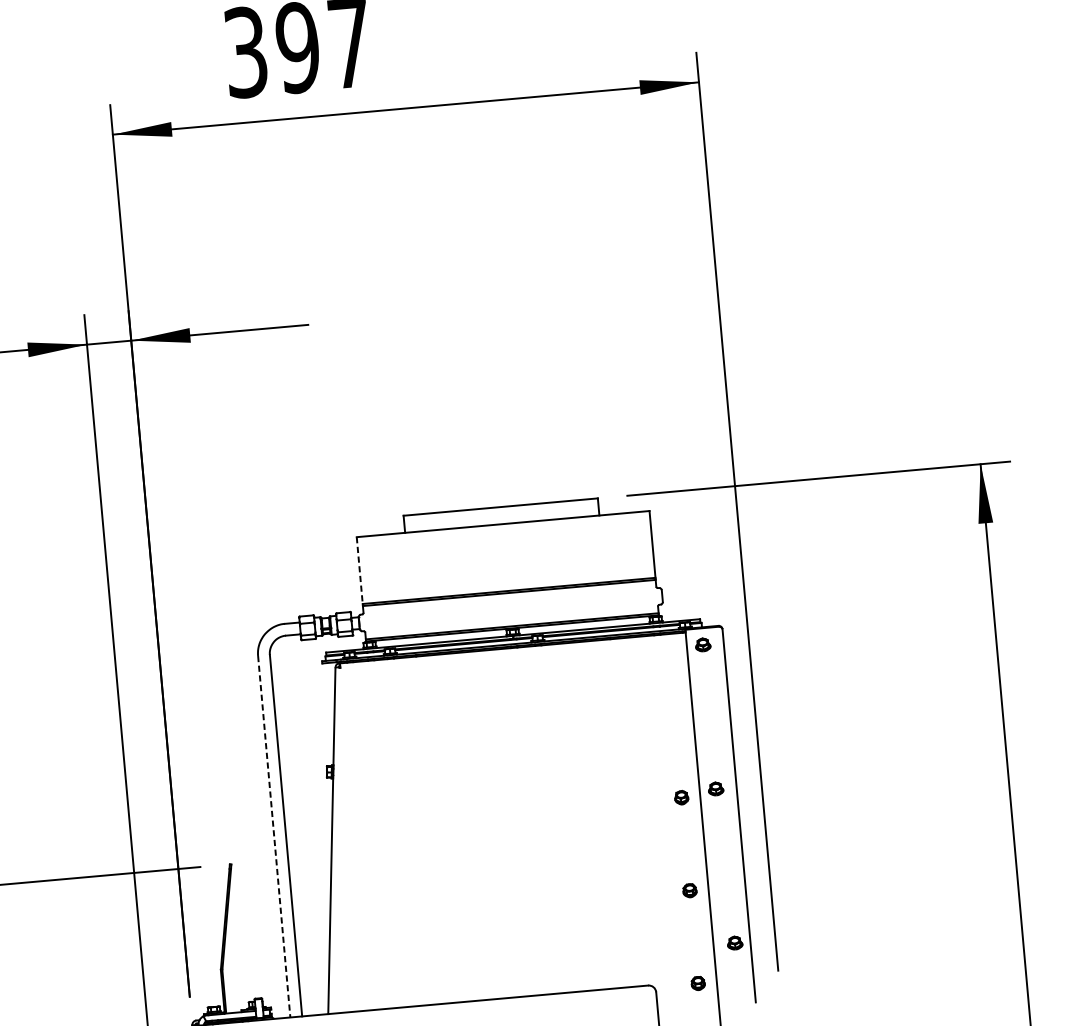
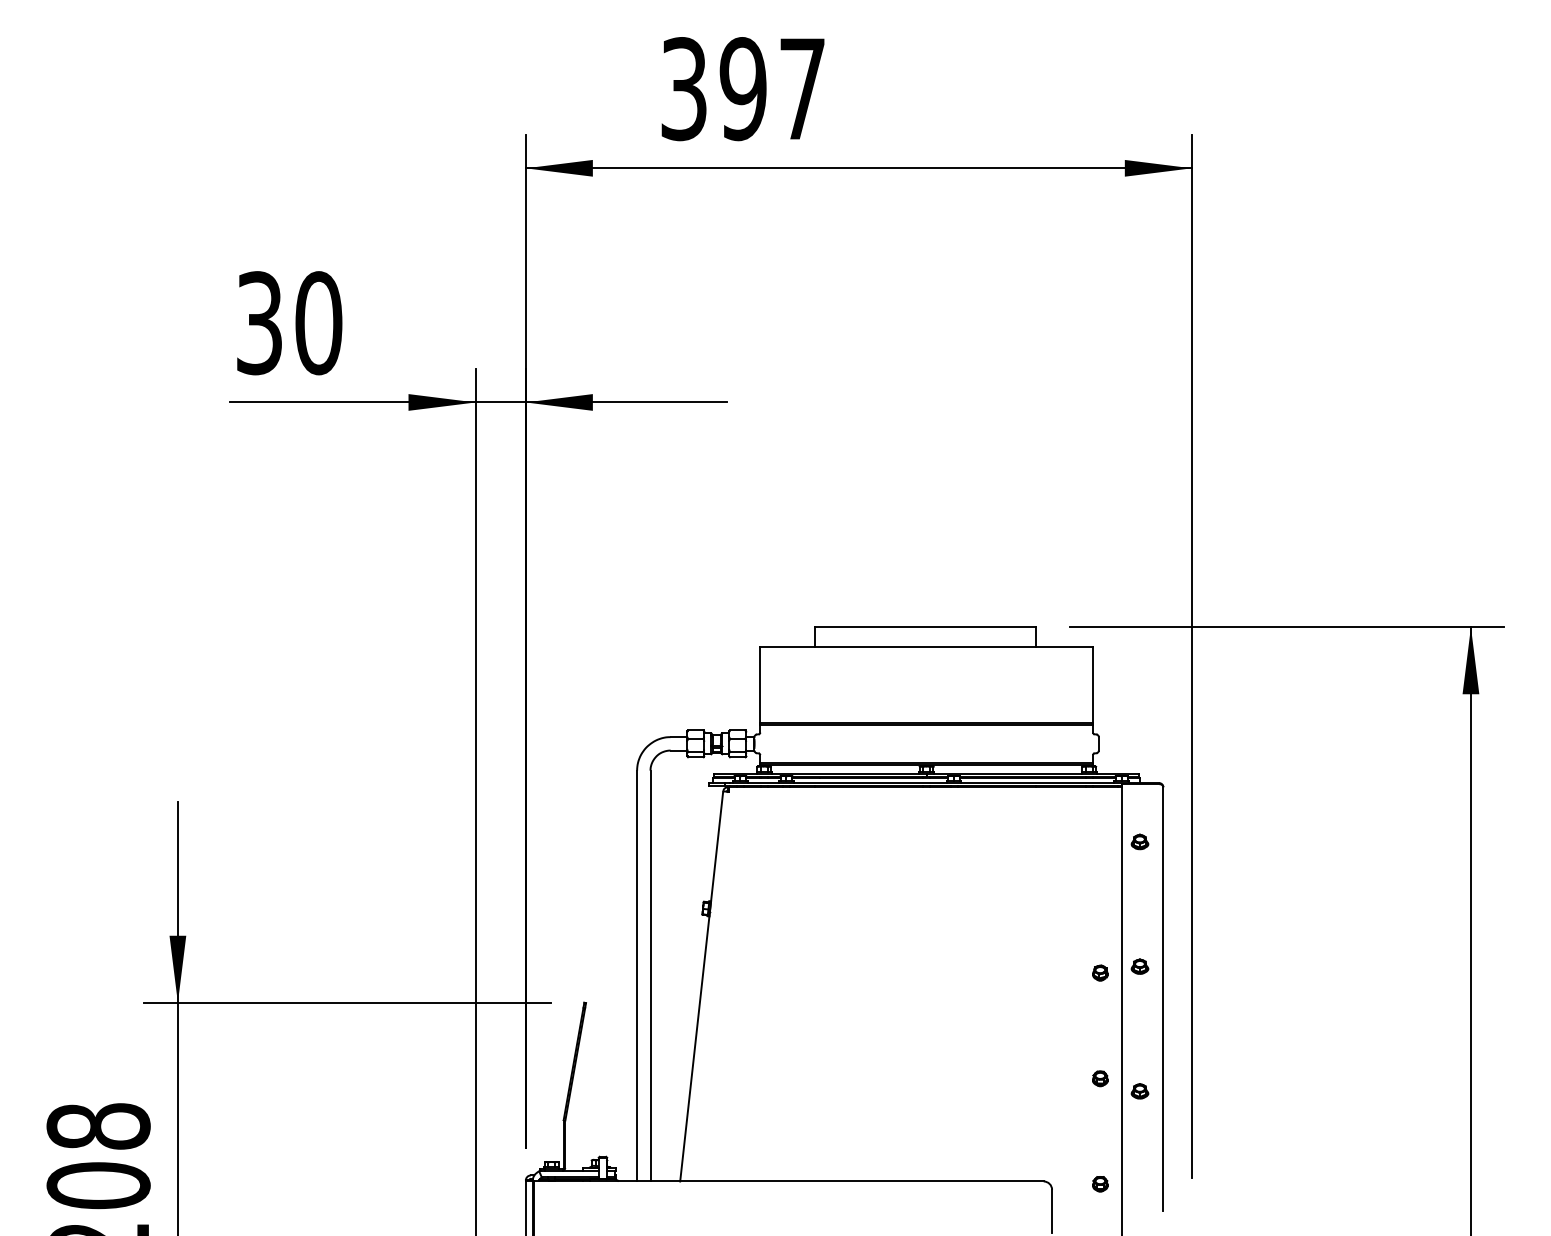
line: (359, 570) -> (760, 684), dashed -> solid
part: (702, 644) -> (1139, 841), moved
line: (274, 837) -> (637, 976), dashed -> solid
part: (734, 943) -> (1139, 1091), moved

